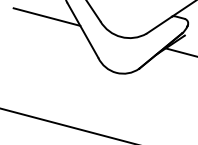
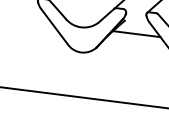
line: (47, 17) -> (28, 20), removed

